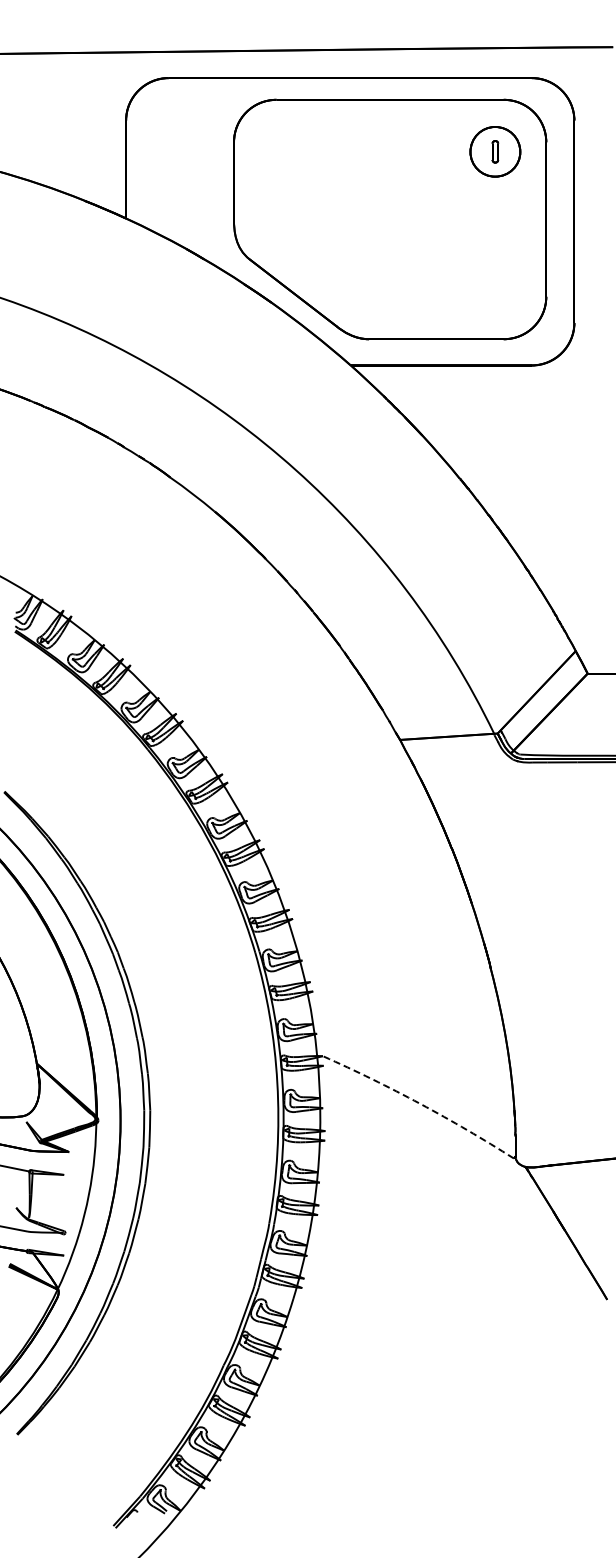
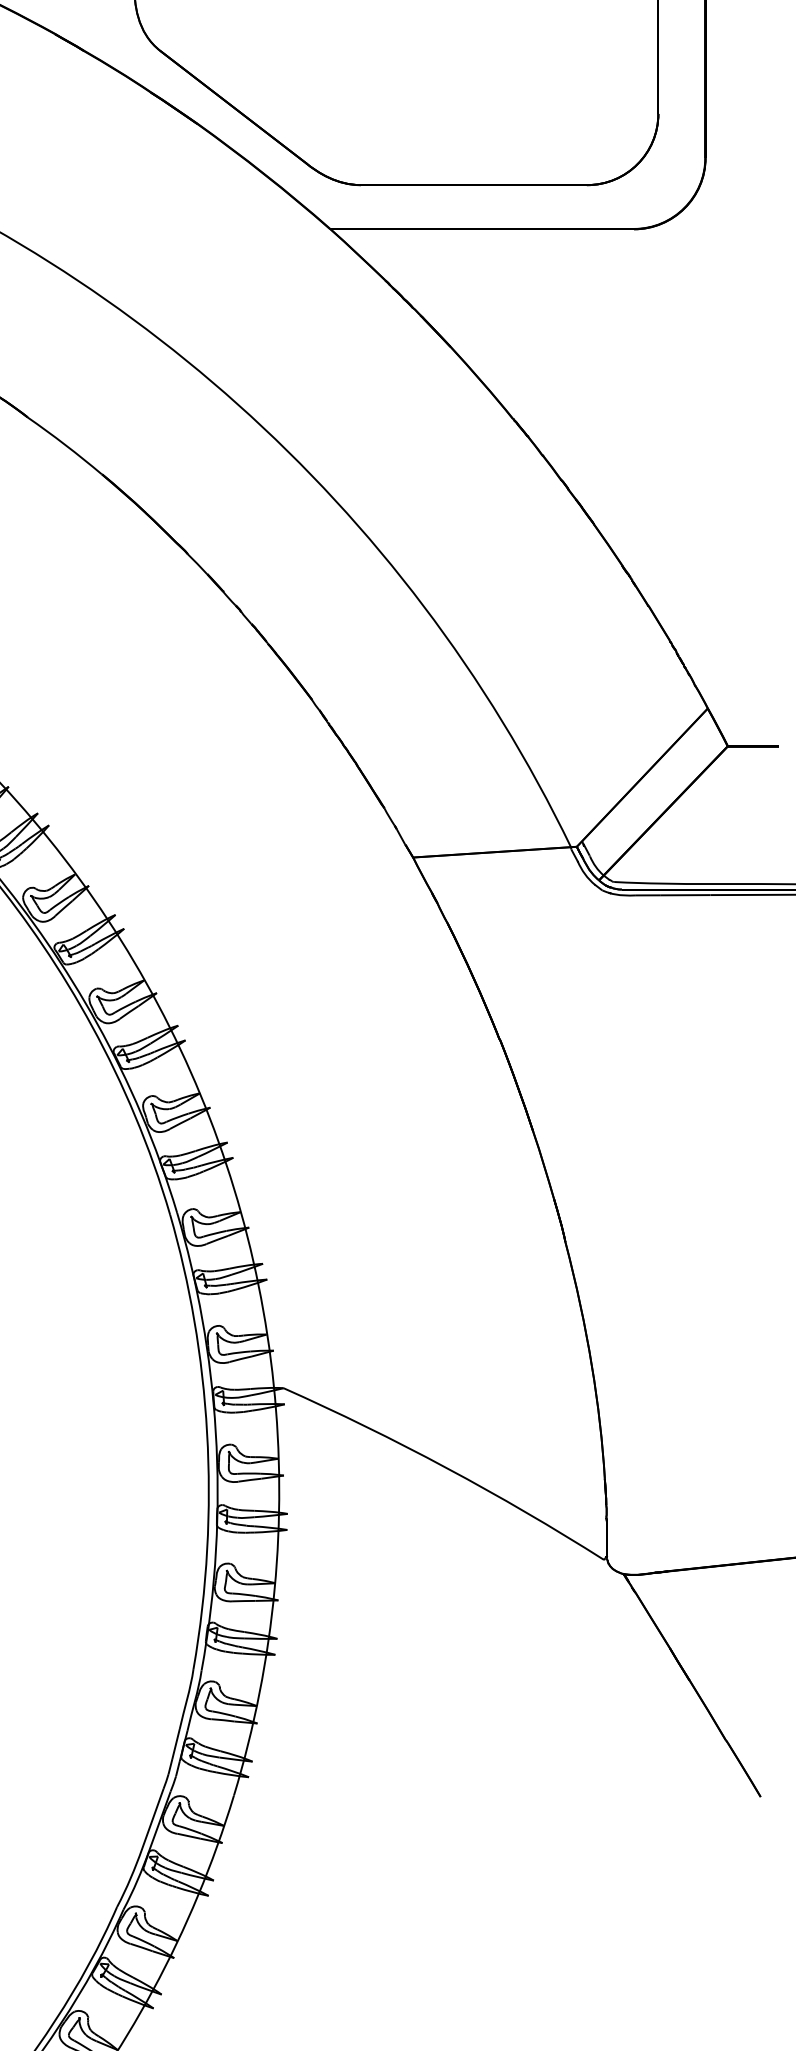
arc: (420, 1103) -> (447, 1467), dashed -> solid

